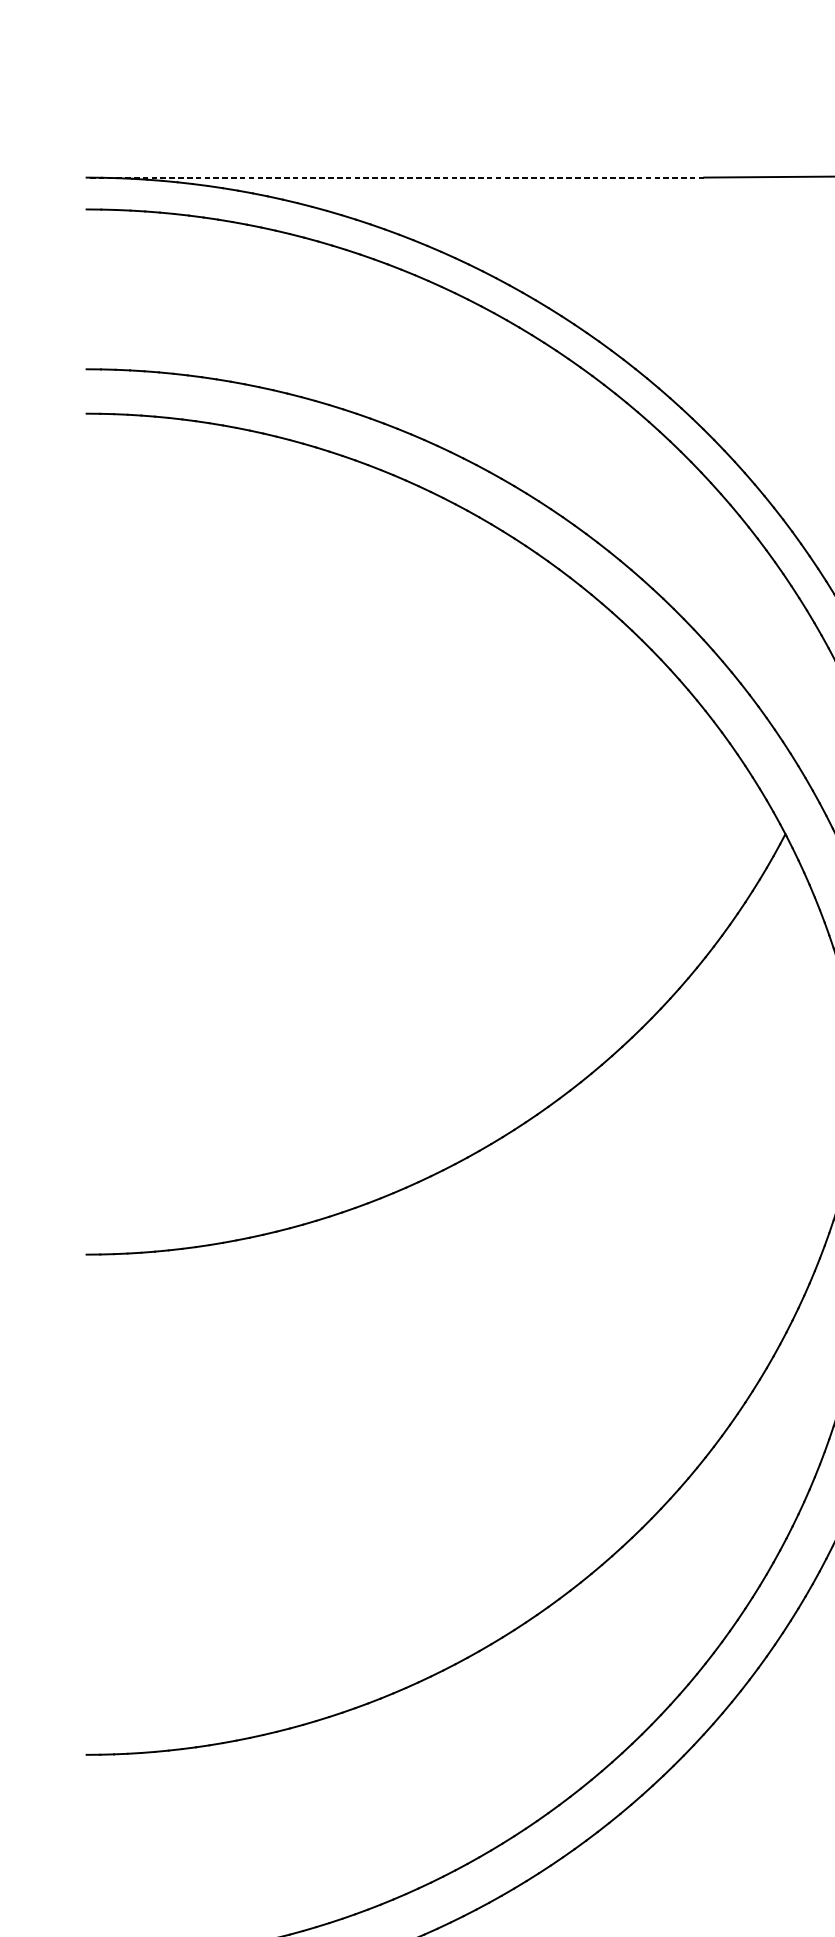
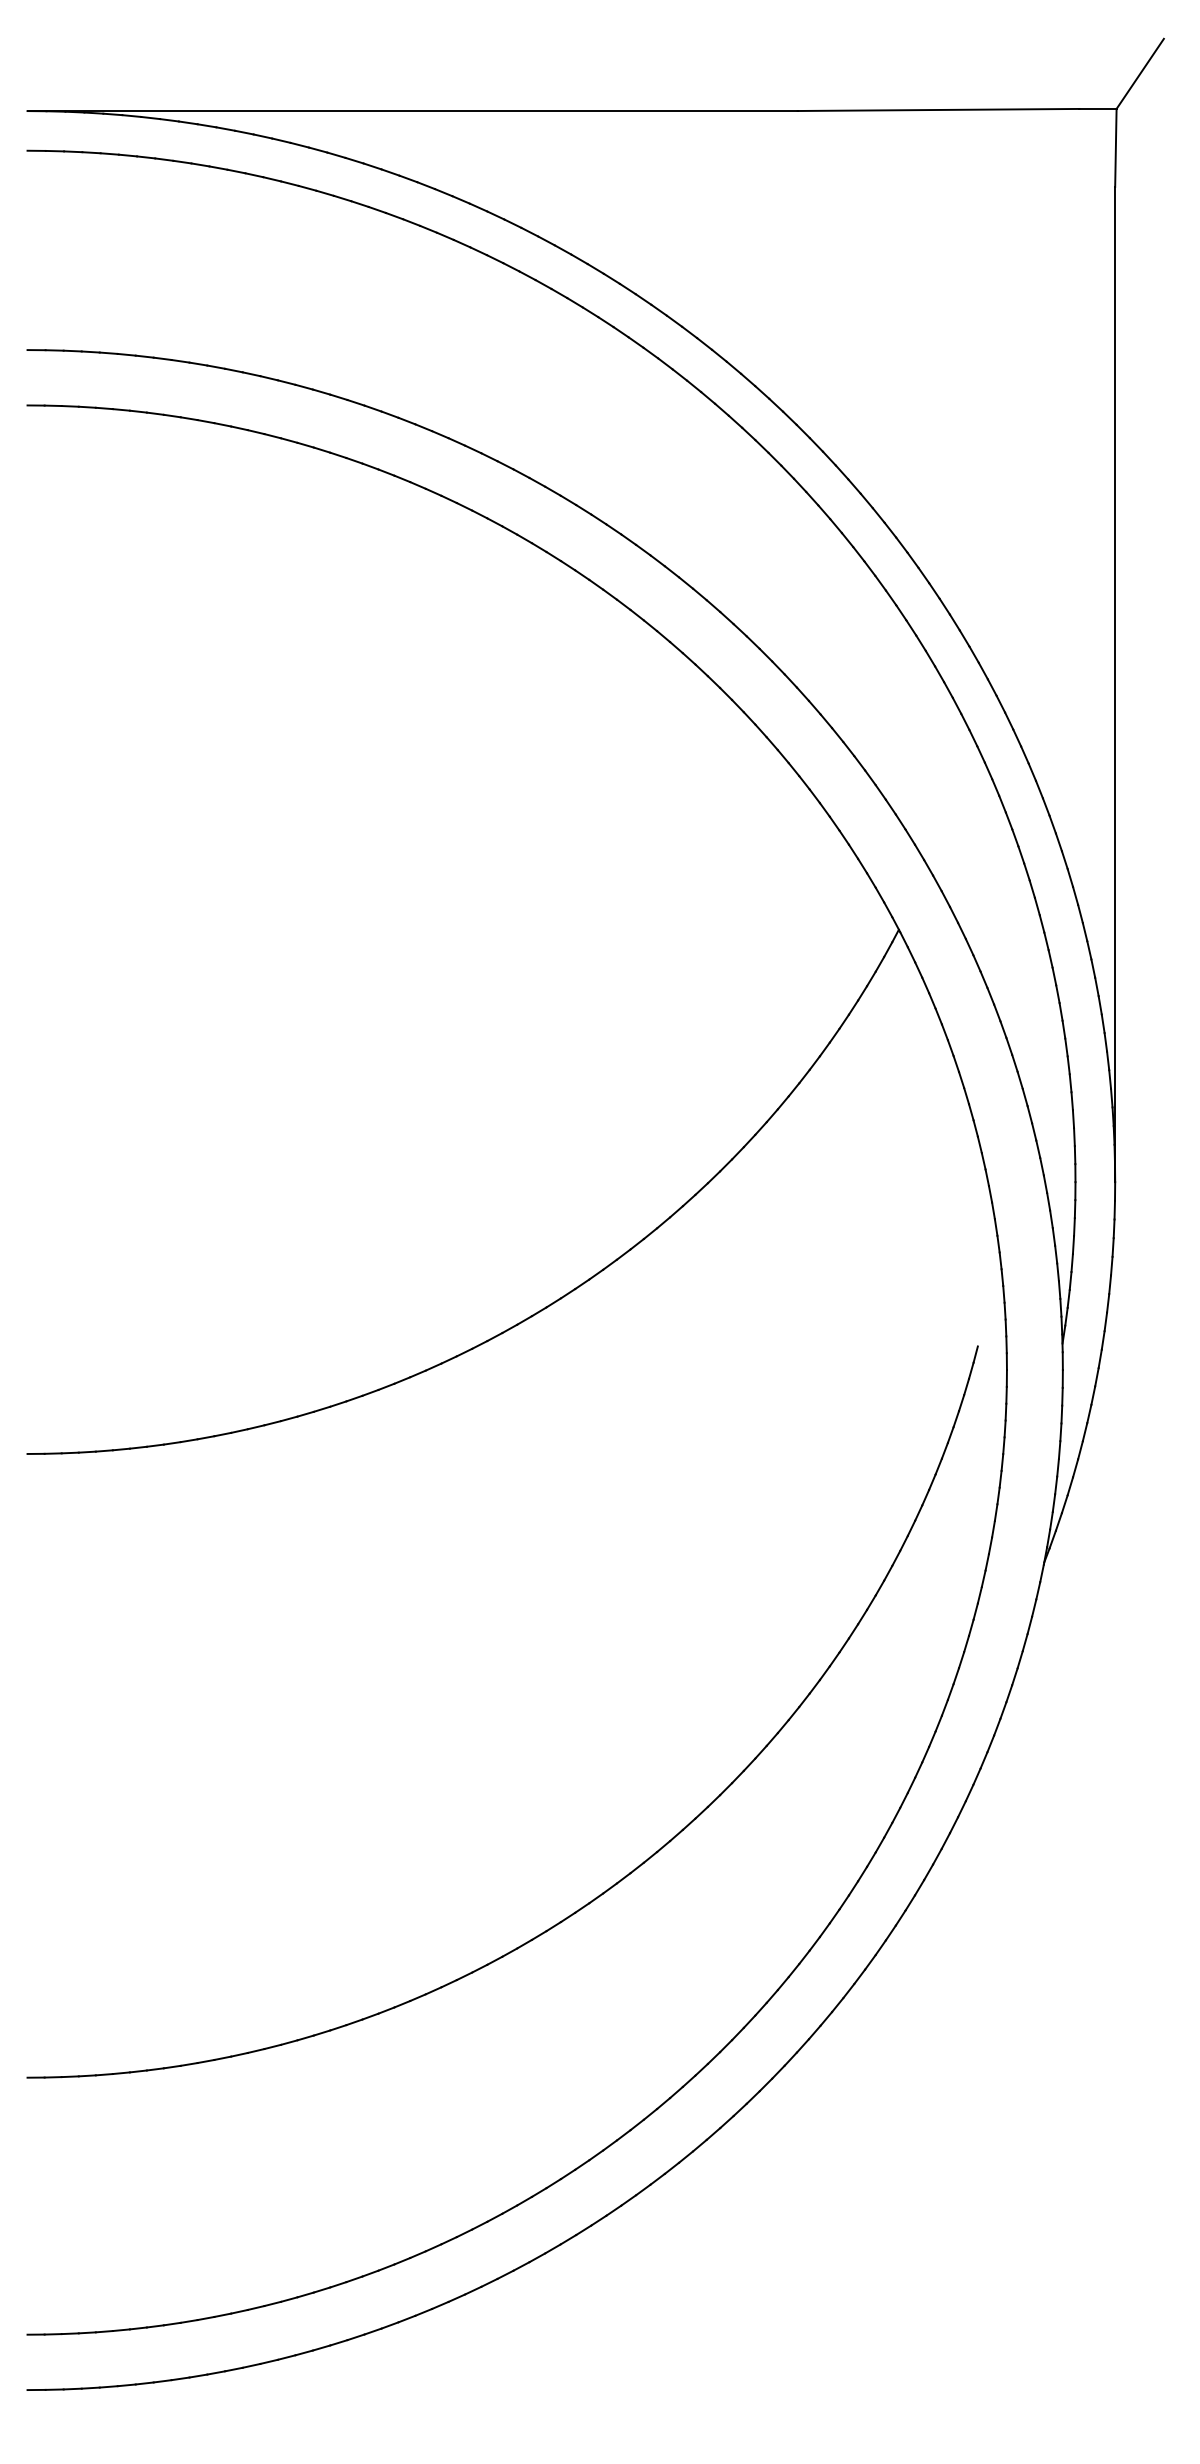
line: (395, 177) -> (412, 111), dashed -> solid

